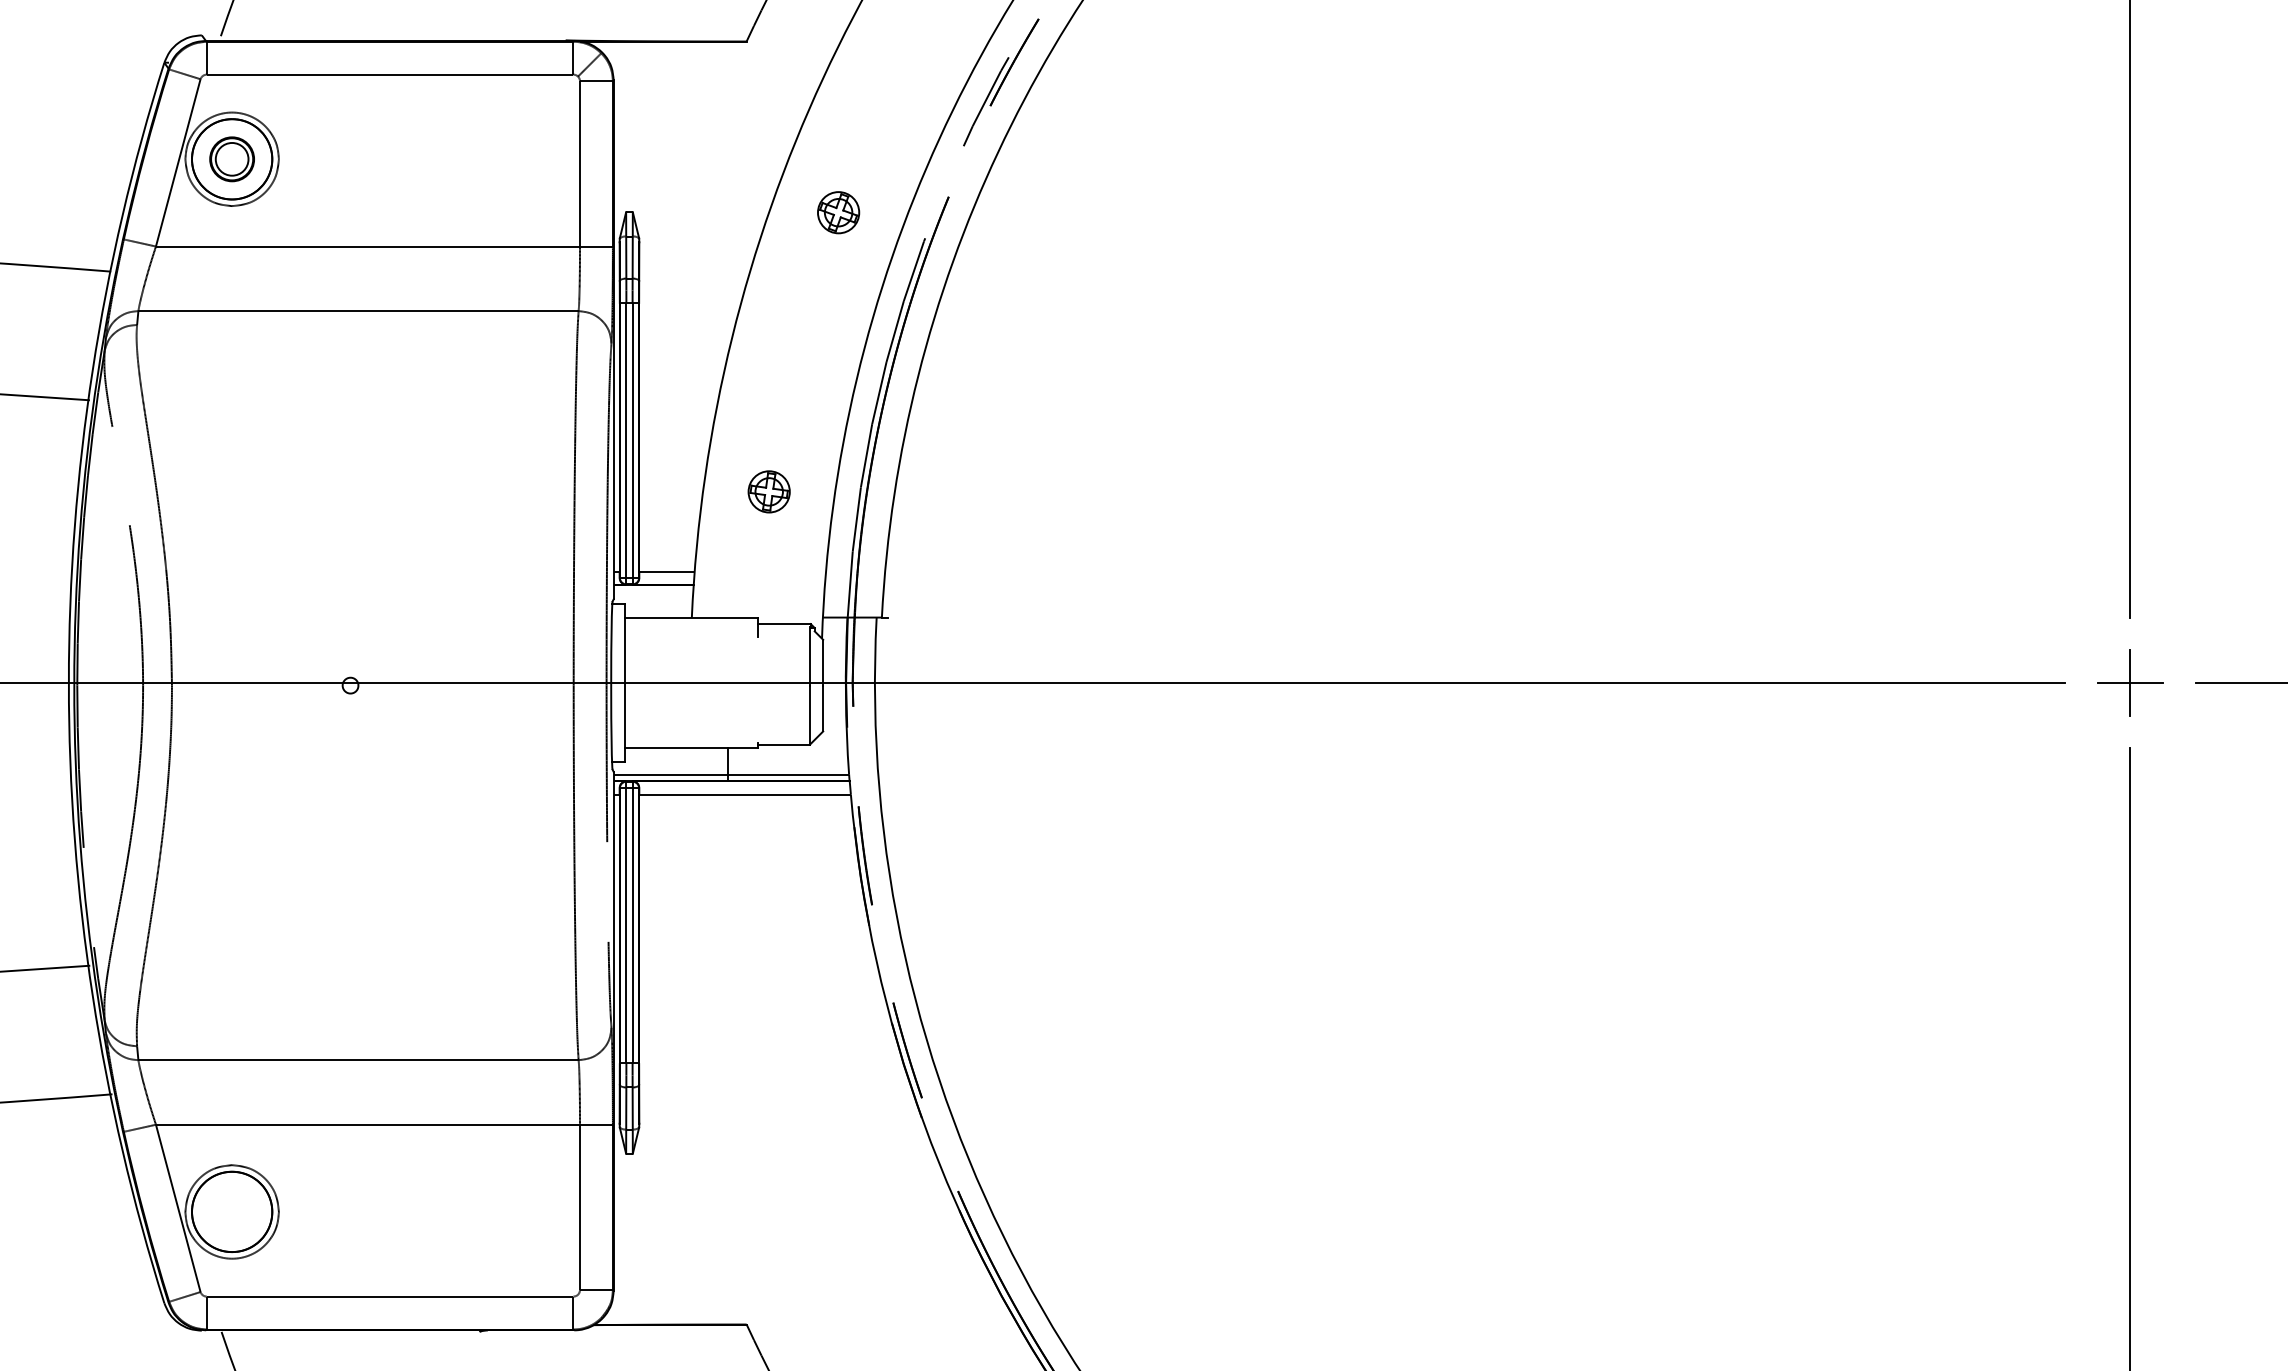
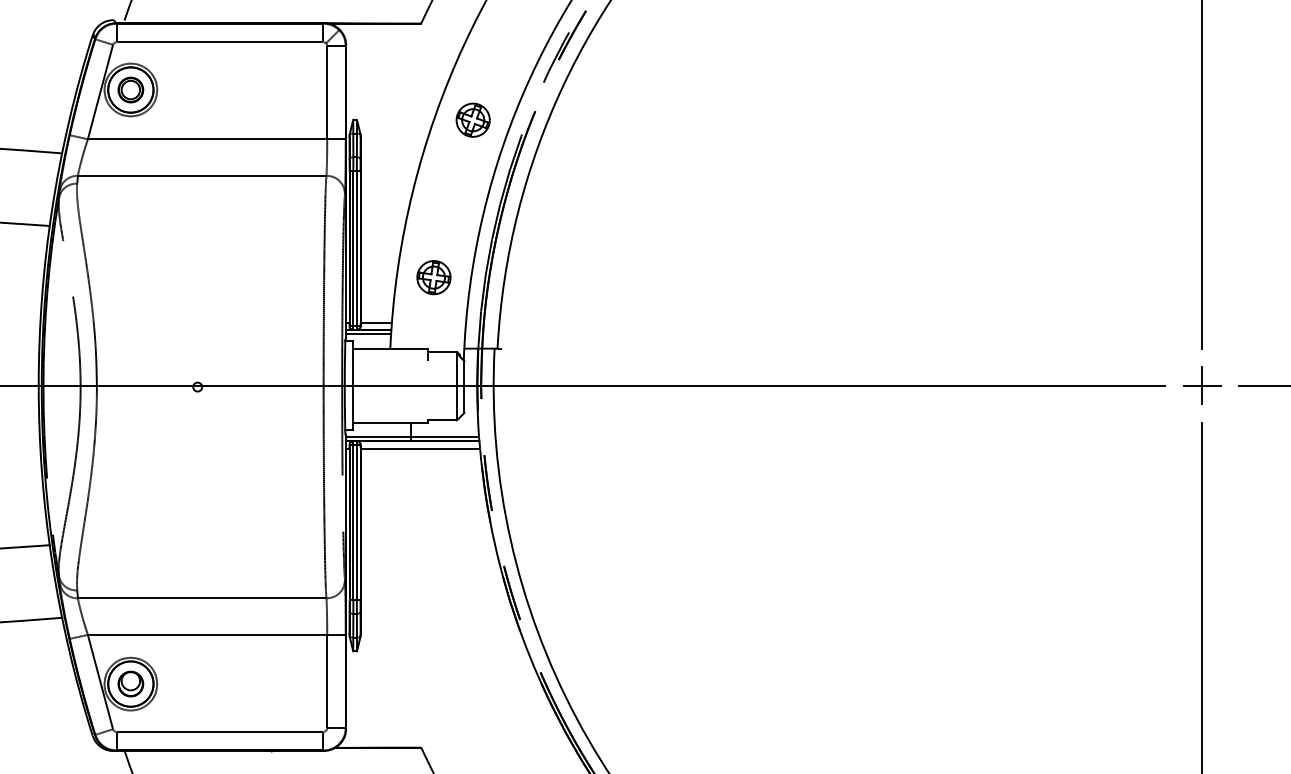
part: (837, 211) -> (472, 119), size x1.43
part: (768, 491) -> (433, 277), size x1.43
line: (653, 590) -> (368, 333), added
part: (231, 1210) -> (130, 683), added

